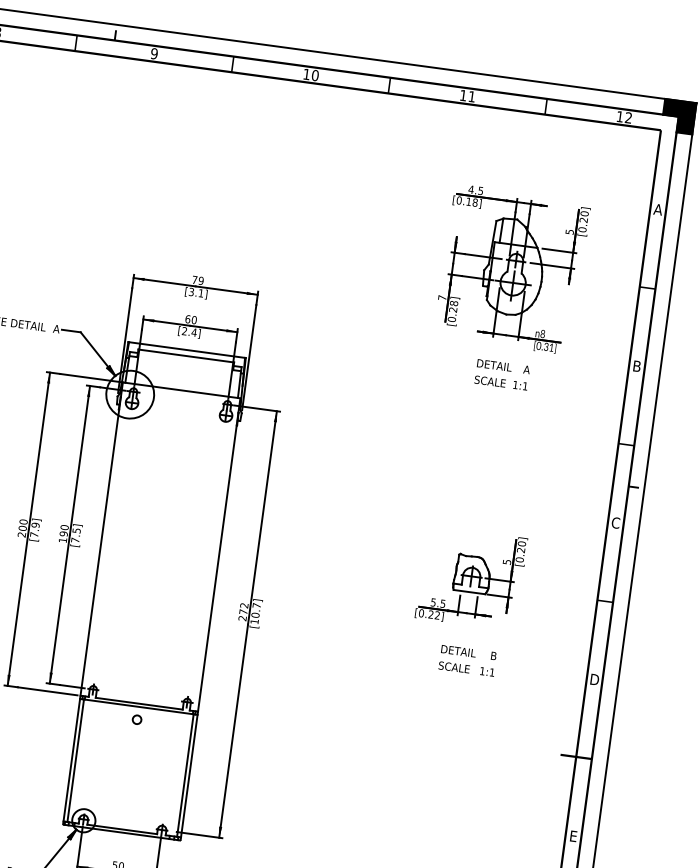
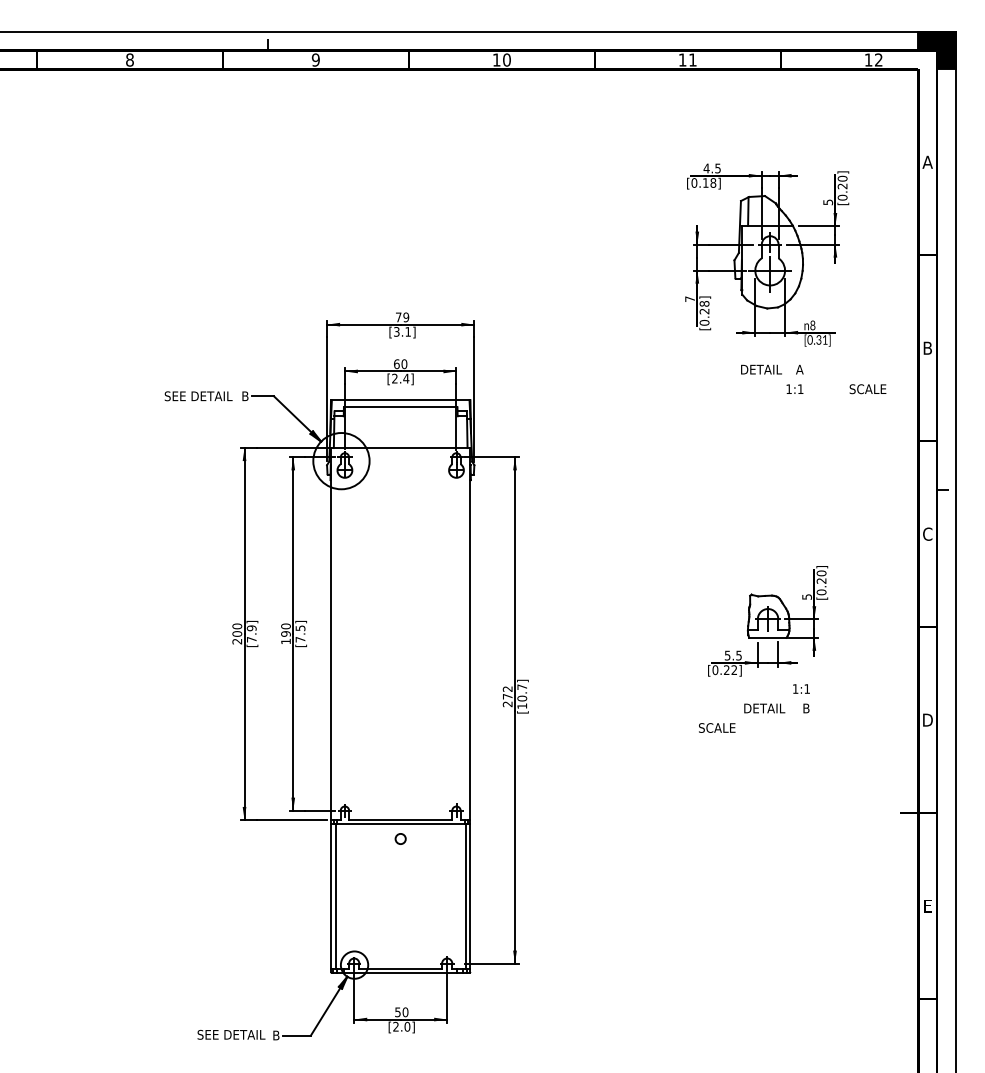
text: (55, 329) -> (244, 396), A -> B
text: (489, 381) -> (867, 389), moved
text: (454, 667) -> (717, 727), moved
text: (487, 671) -> (801, 688), moved

